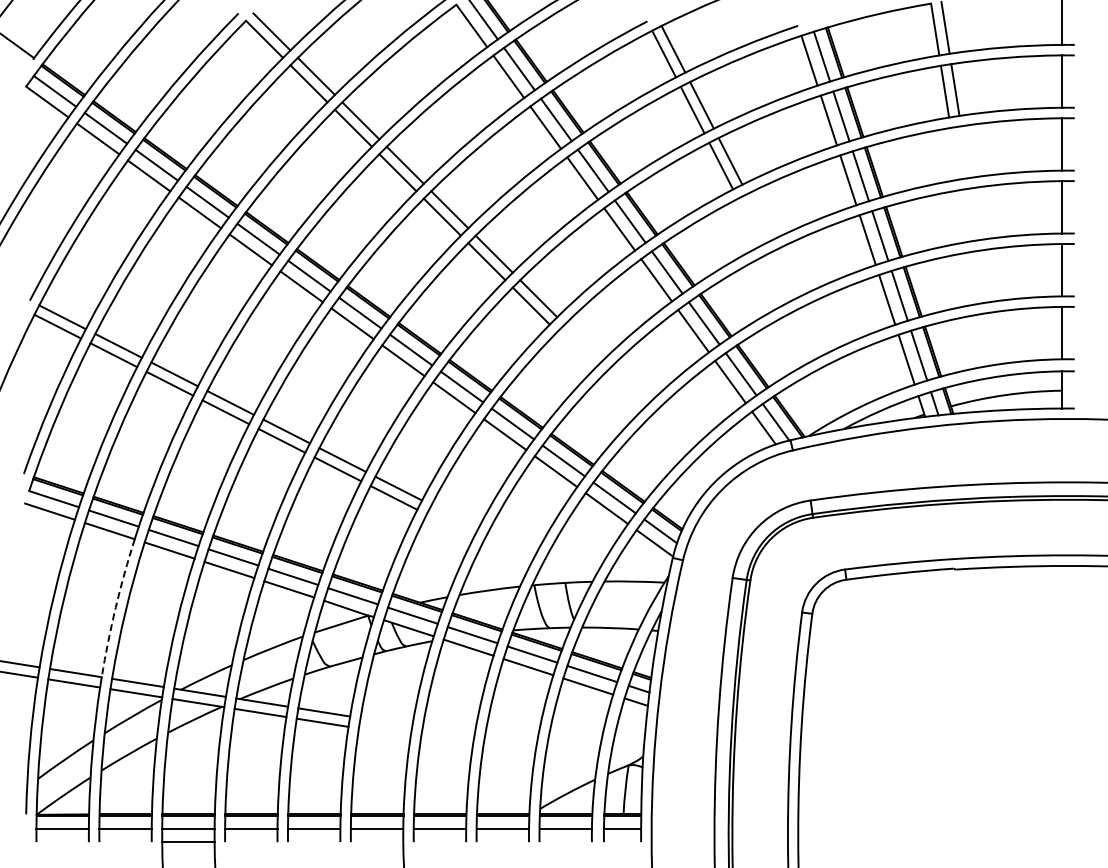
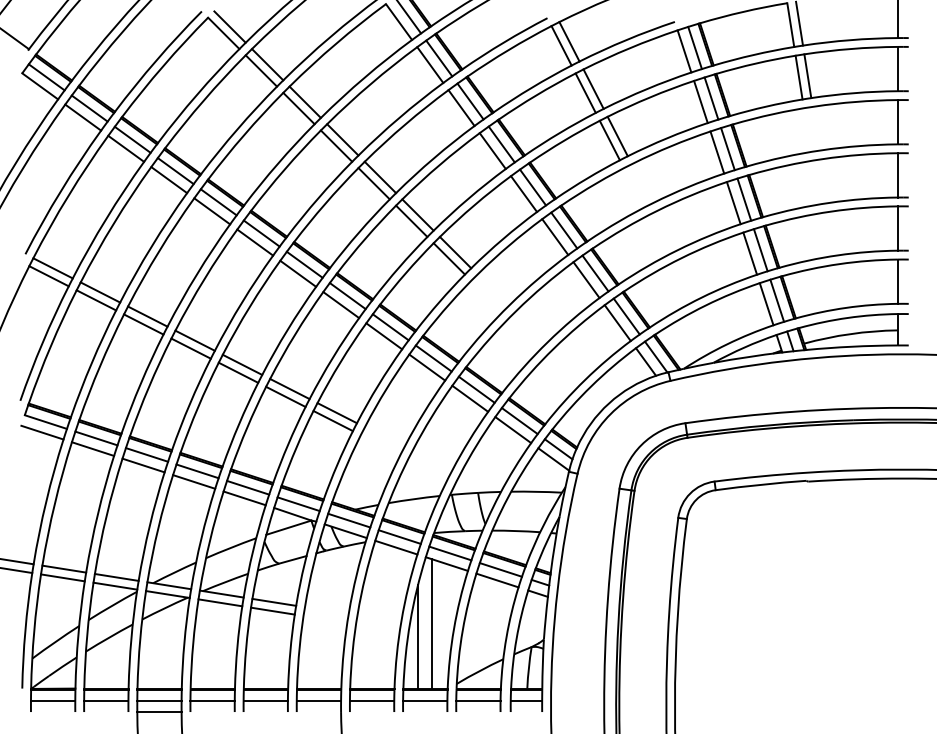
arc: (115, 607) -> (97, 513), dashed -> solid
line: (510, 737) -> (431, 623), added
line: (494, 752) -> (418, 636), added

